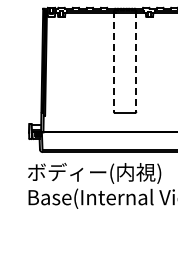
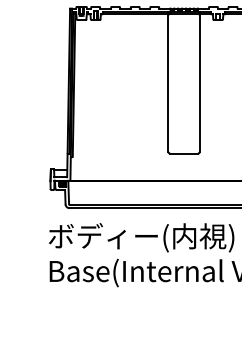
line: (113, 61) -> (167, 82), dashed -> solid
line: (136, 61) -> (199, 82), dashed -> solid

